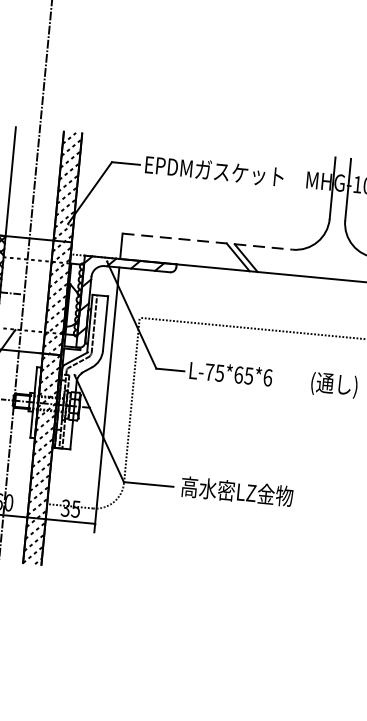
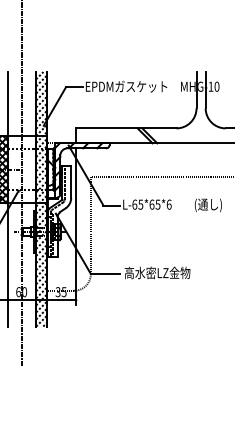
line: (207, 241) -> (126, 128), dashed -> solid
text: (209, 371) -> (134, 204), L-75*65*6 -> L-65*65*6

